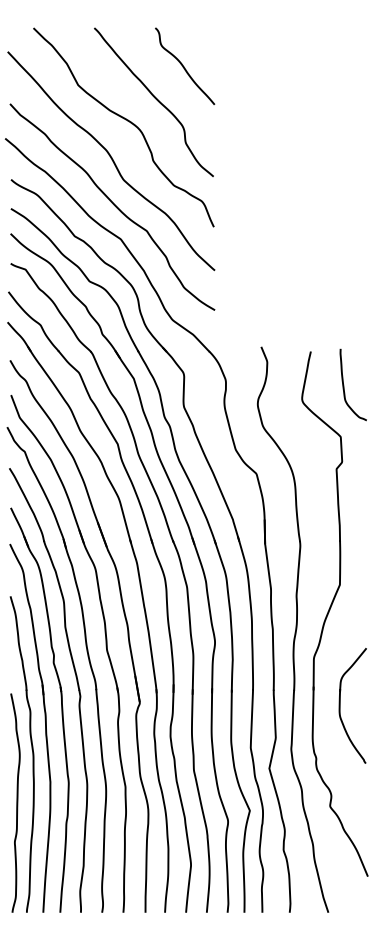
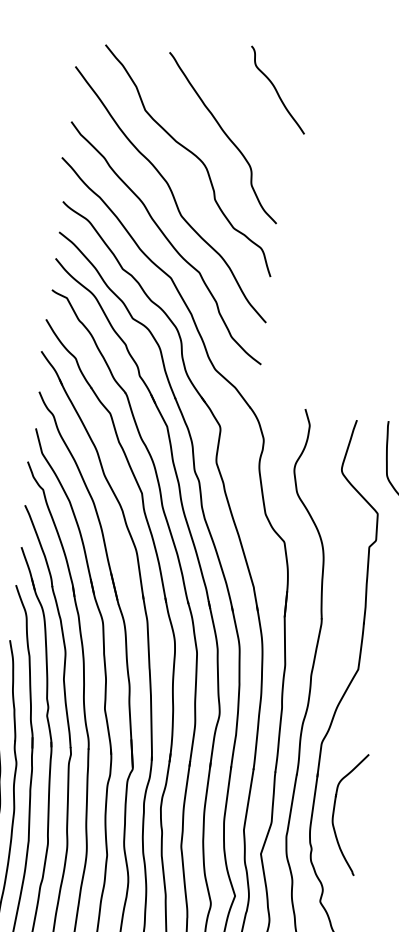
curve: (184, 66) -> (277, 90), moved
part: (340, 705) -> (334, 811), moved

